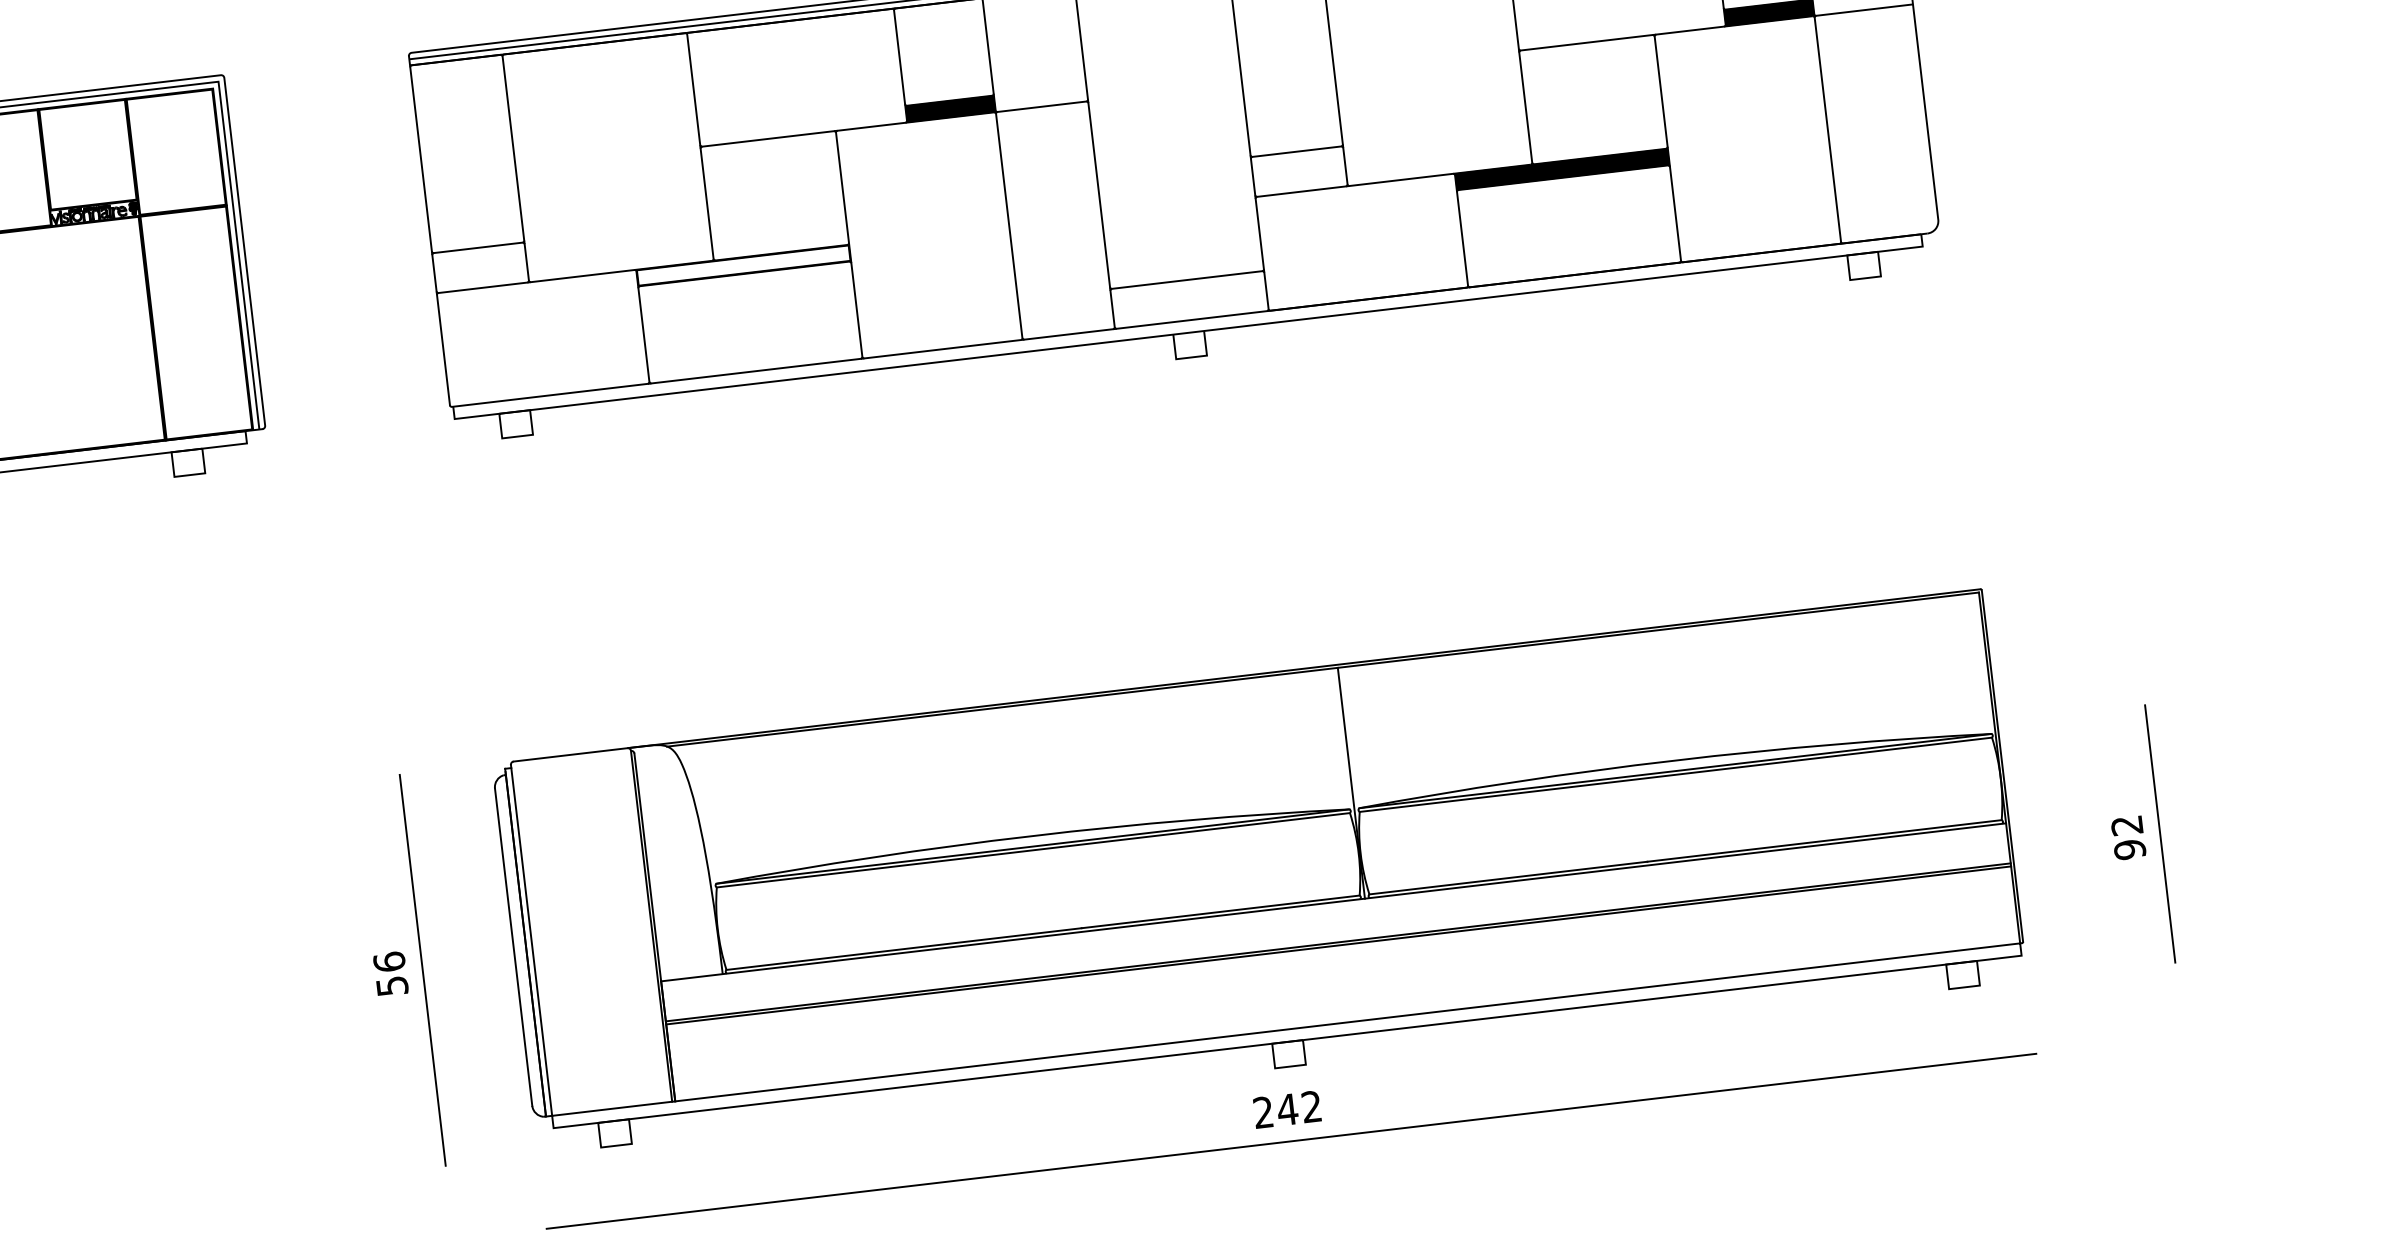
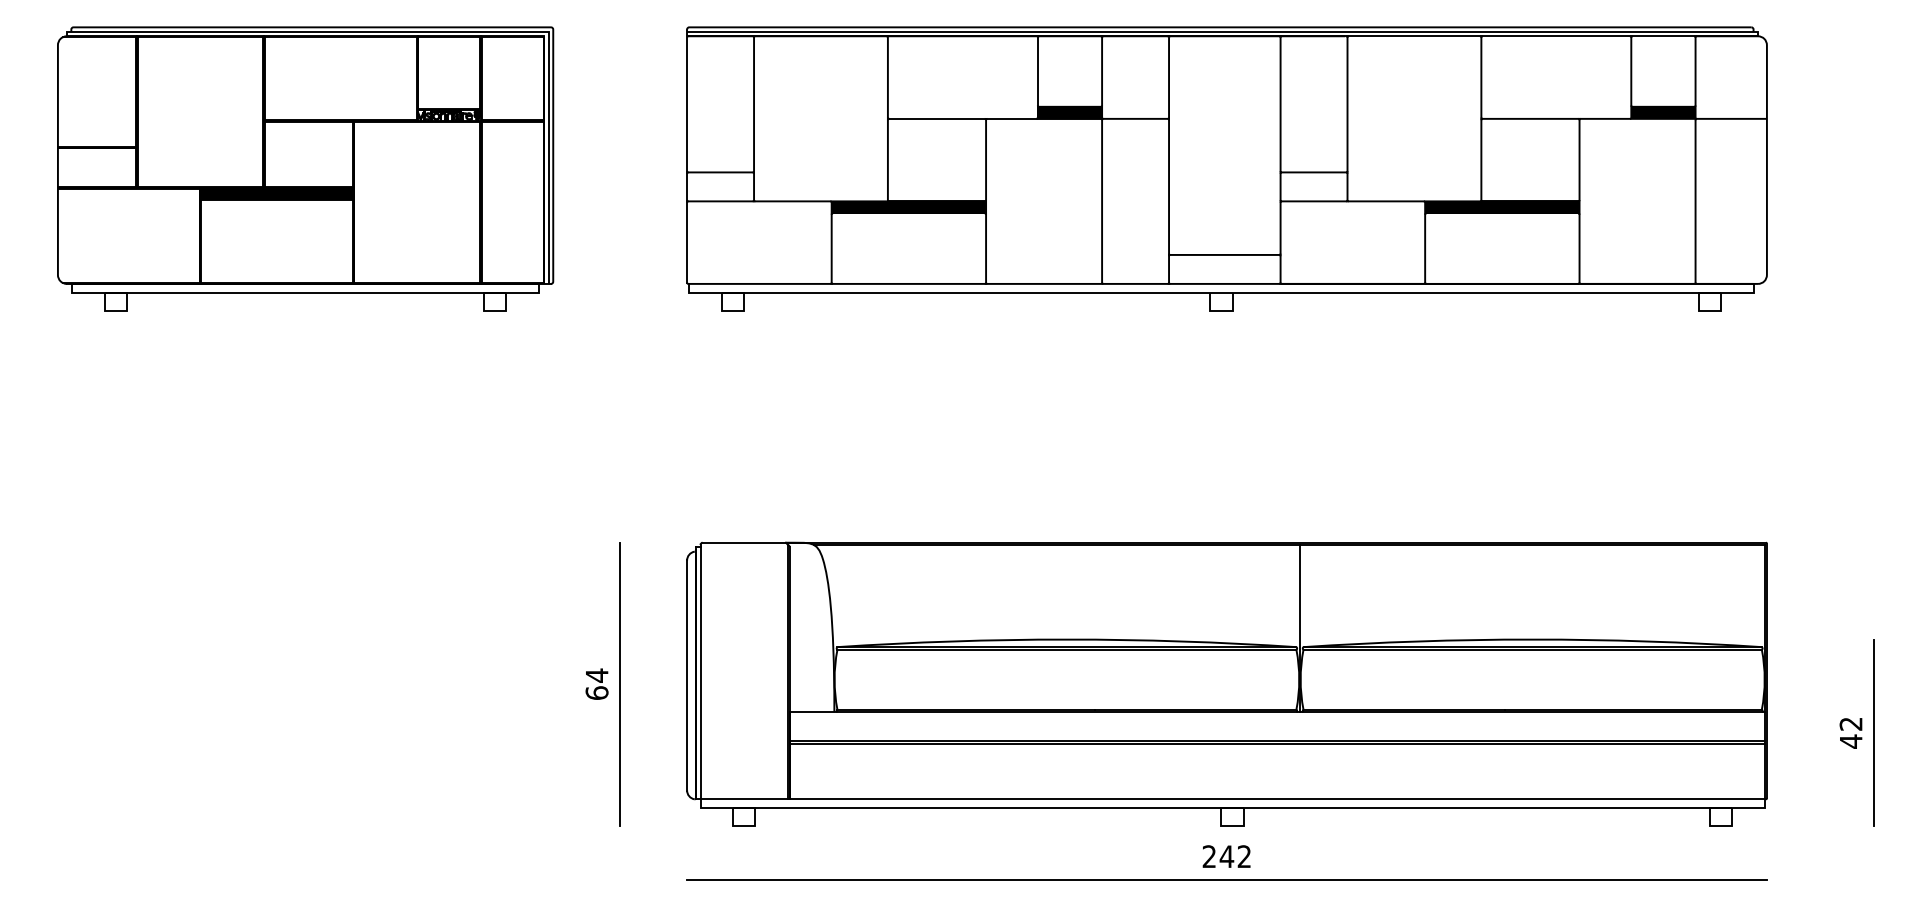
fill: (743, 264) -> (908, 206), added
text: (2129, 849) -> (1850, 741), 92 -> 42
text: (389, 972) -> (596, 683), 56 -> 64

